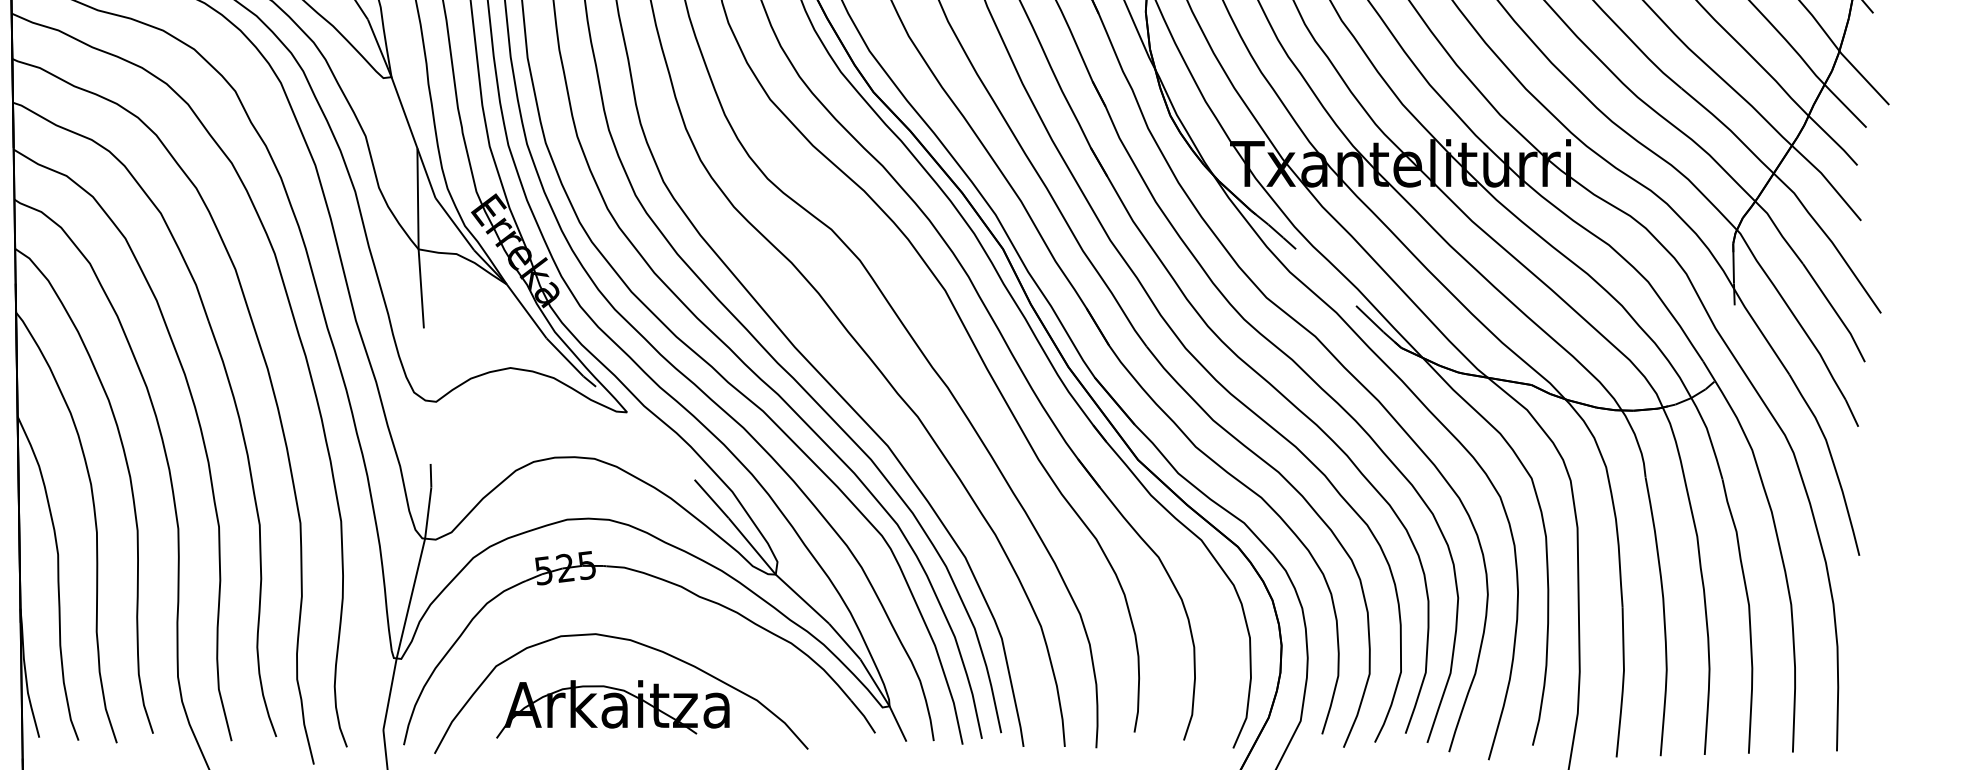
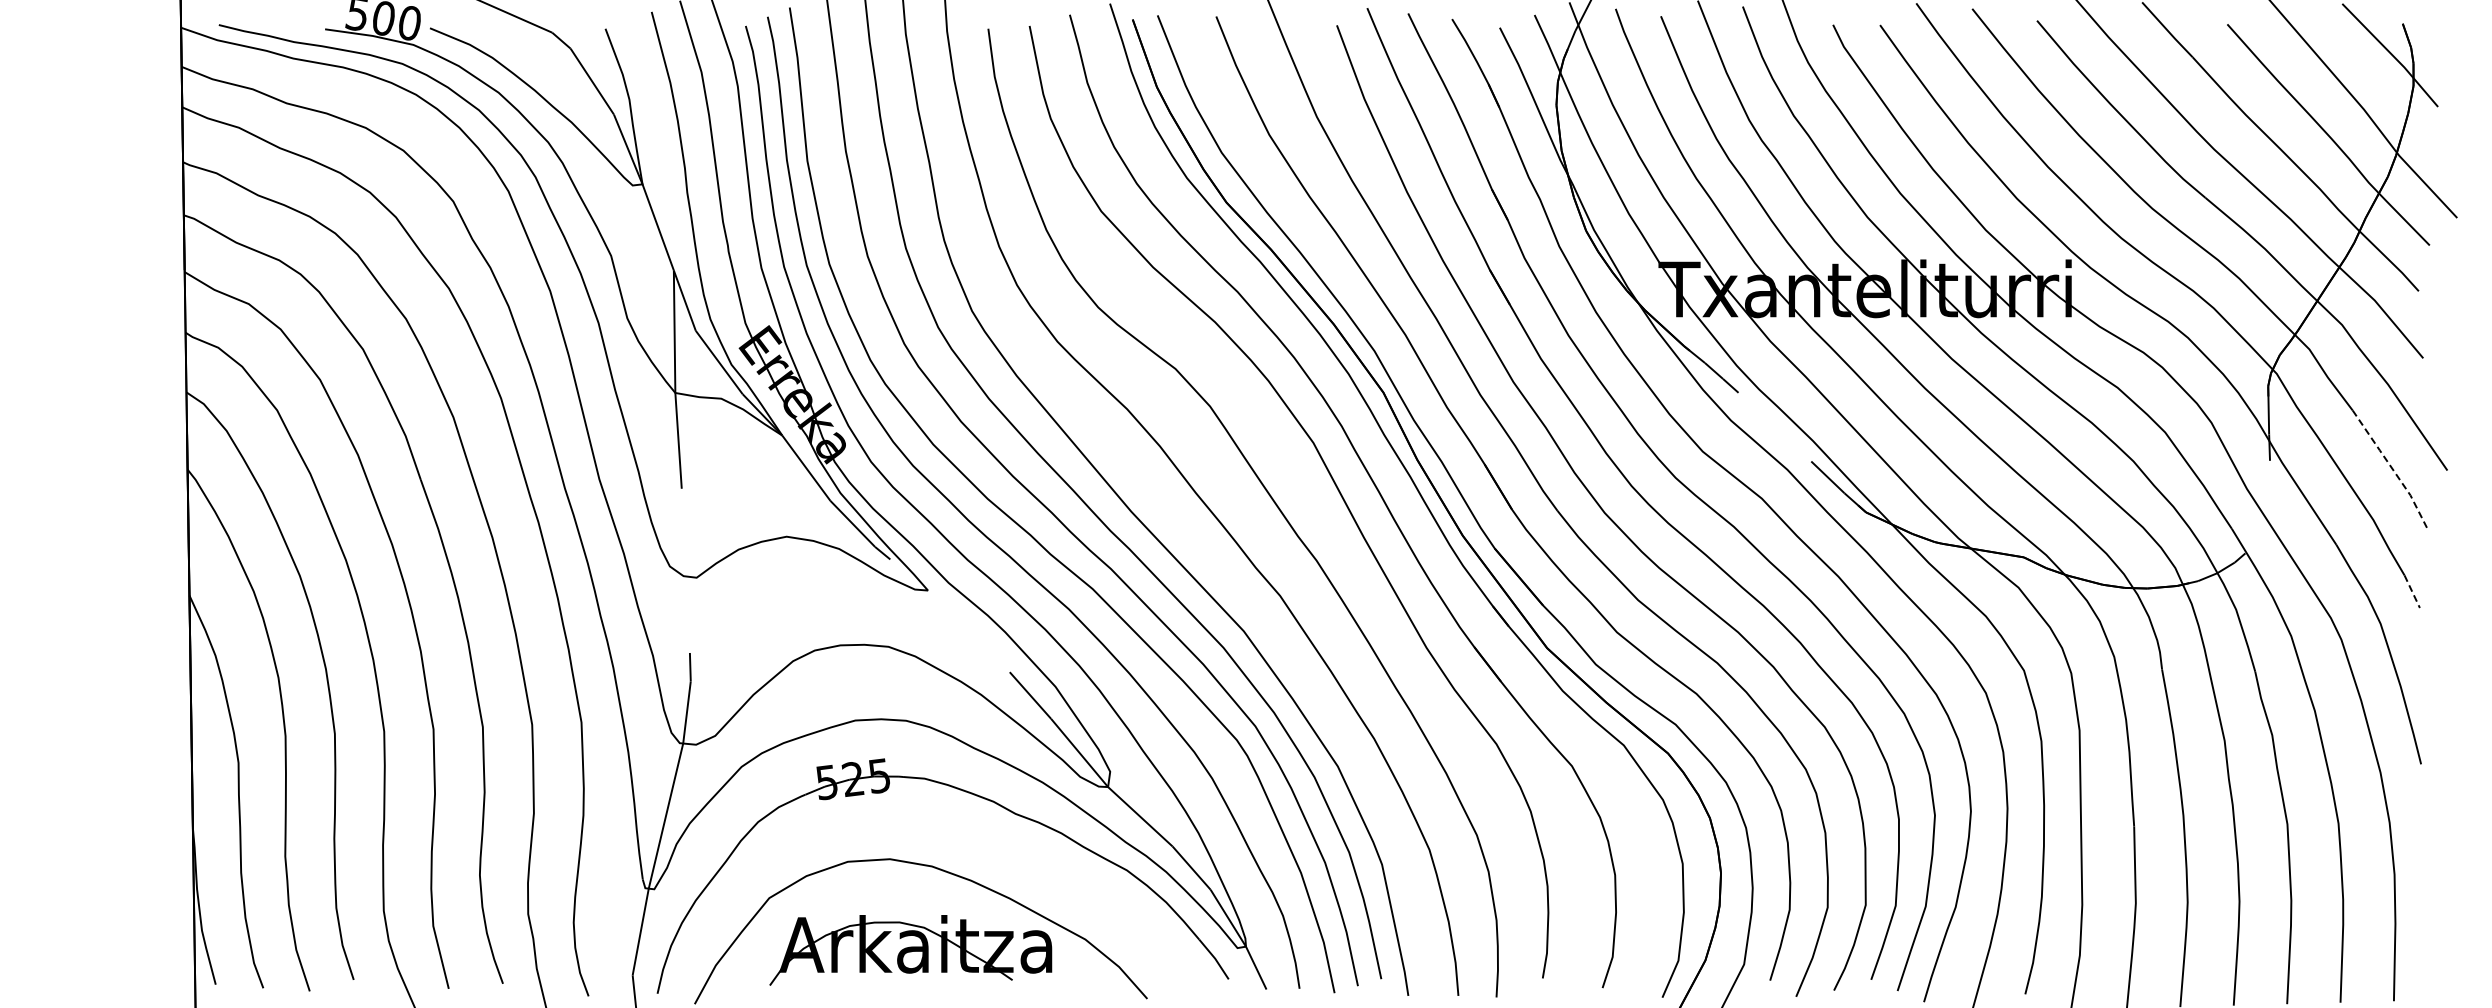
line: (1835, 312) -> (2392, 469), solid -> dashed
line: (1852, 414) -> (2412, 592), solid -> dashed

